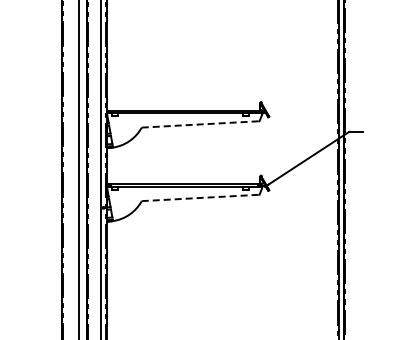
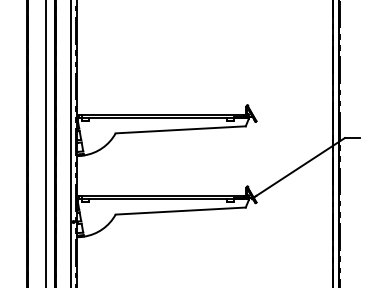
line: (200, 124) -> (180, 129), dashed -> solid
line: (200, 197) -> (180, 210), dashed -> solid

